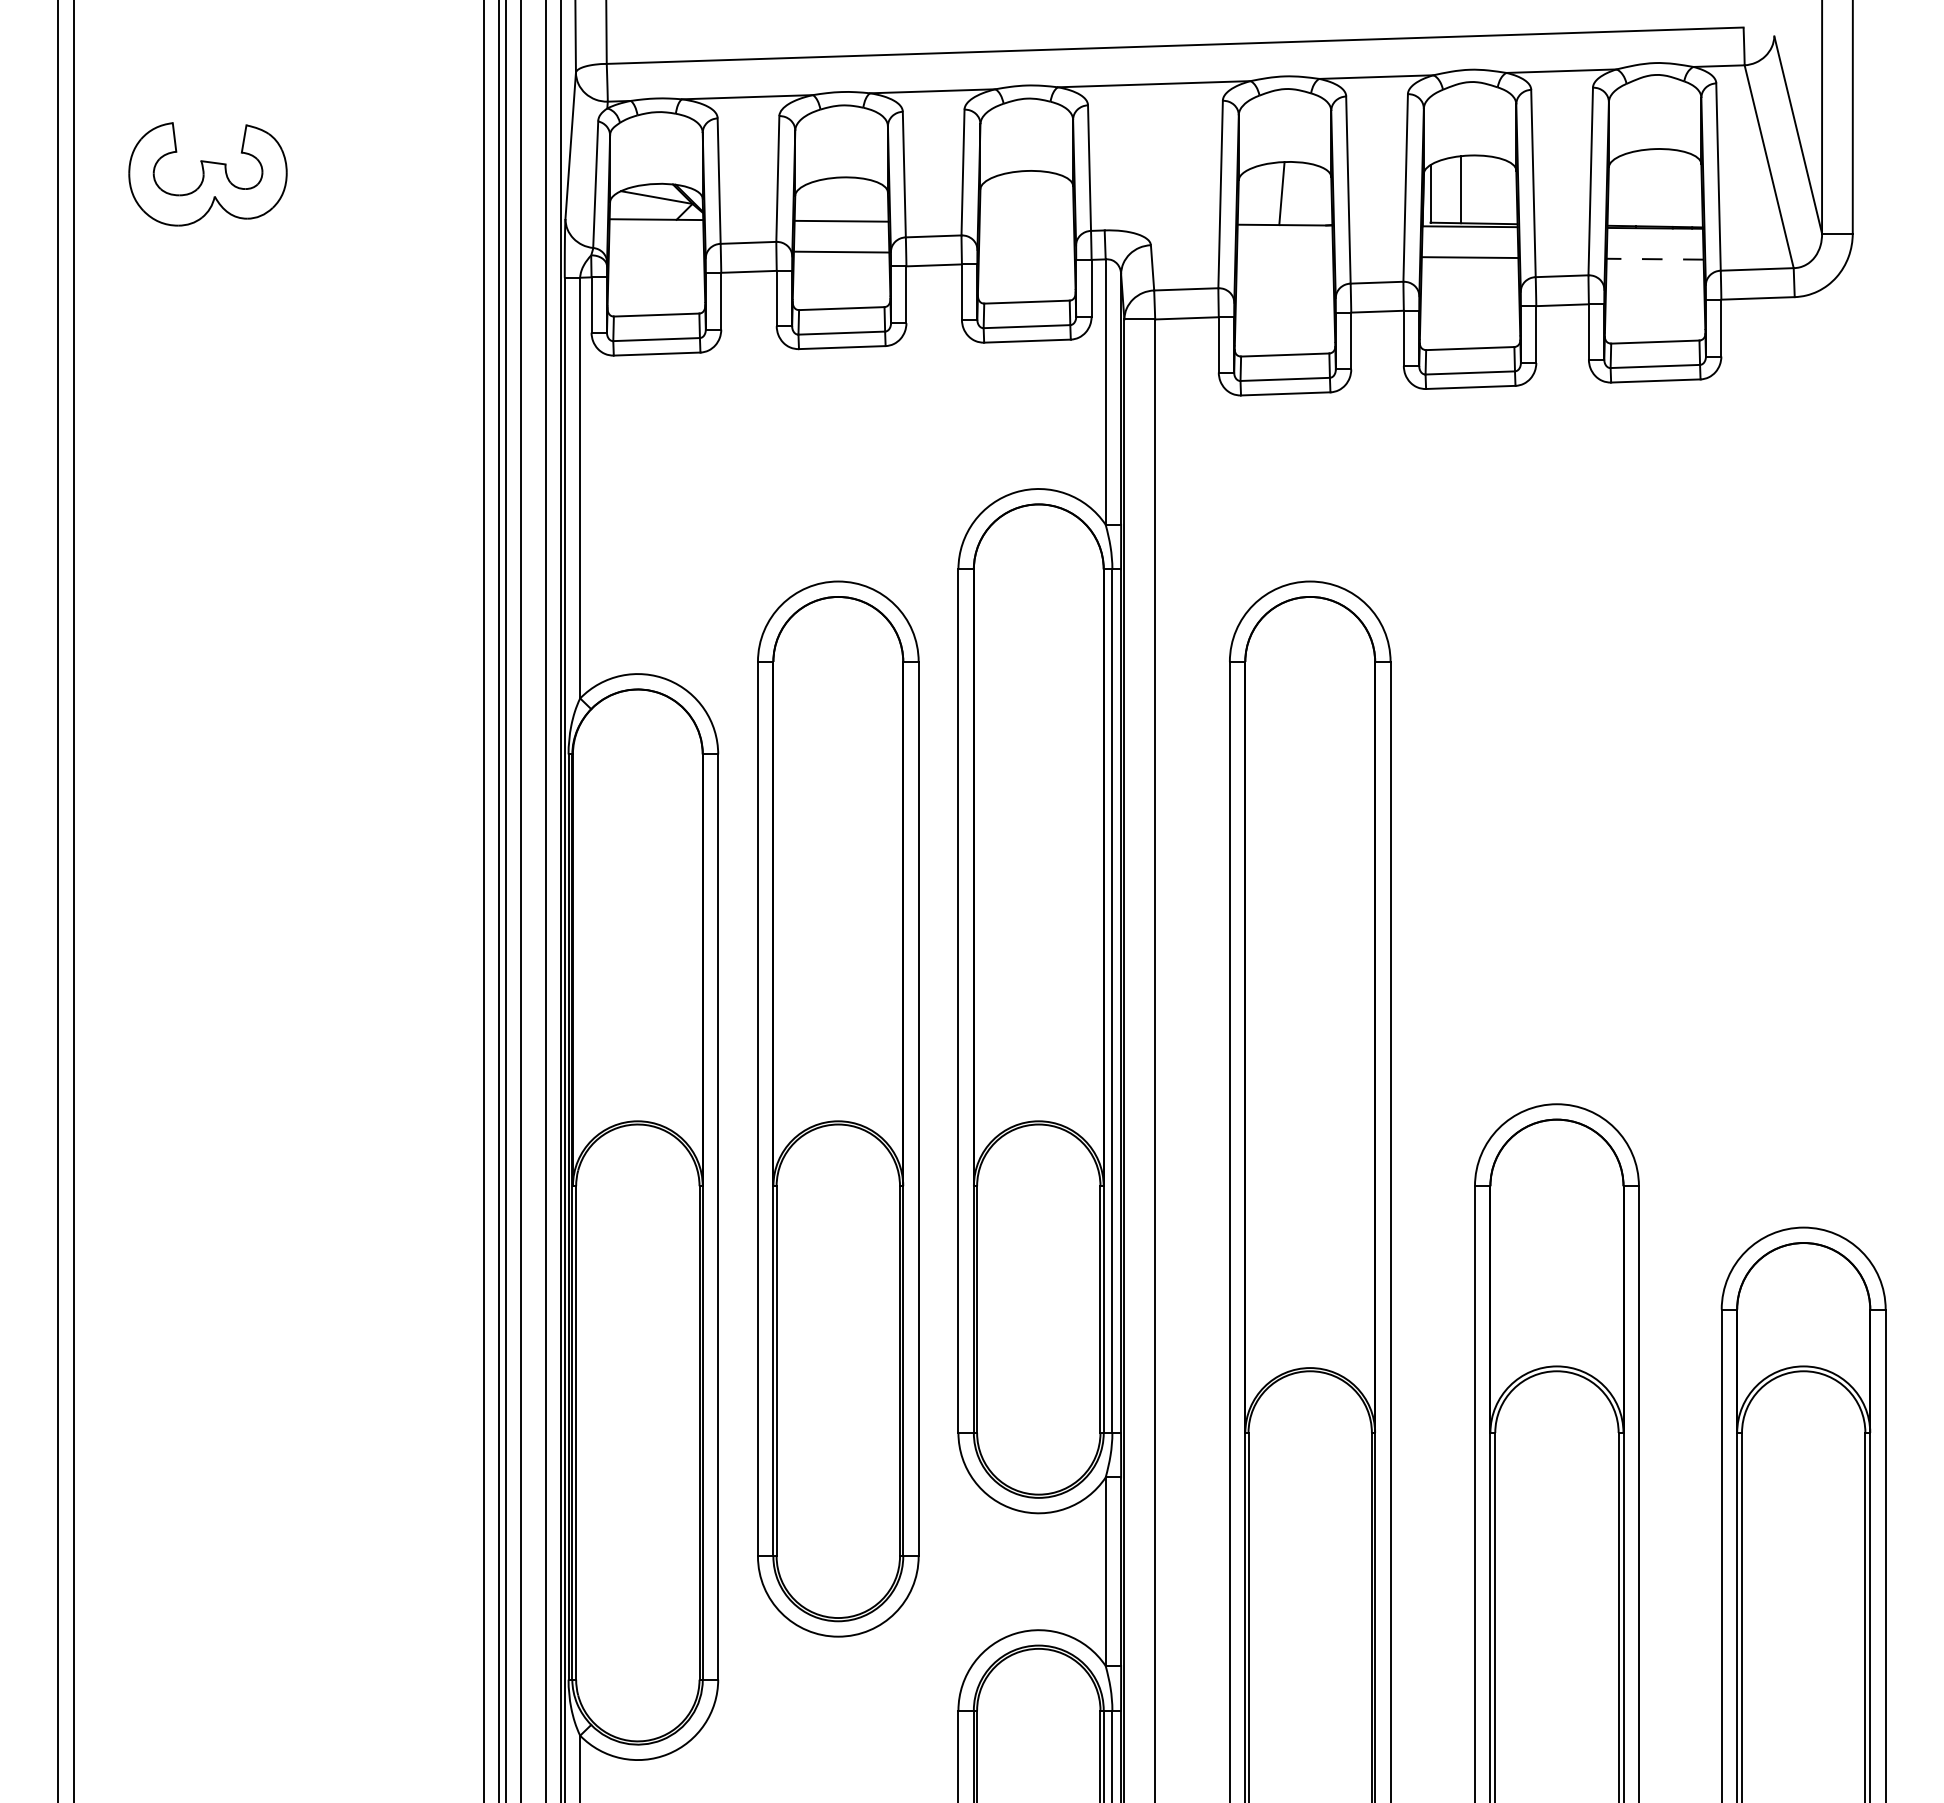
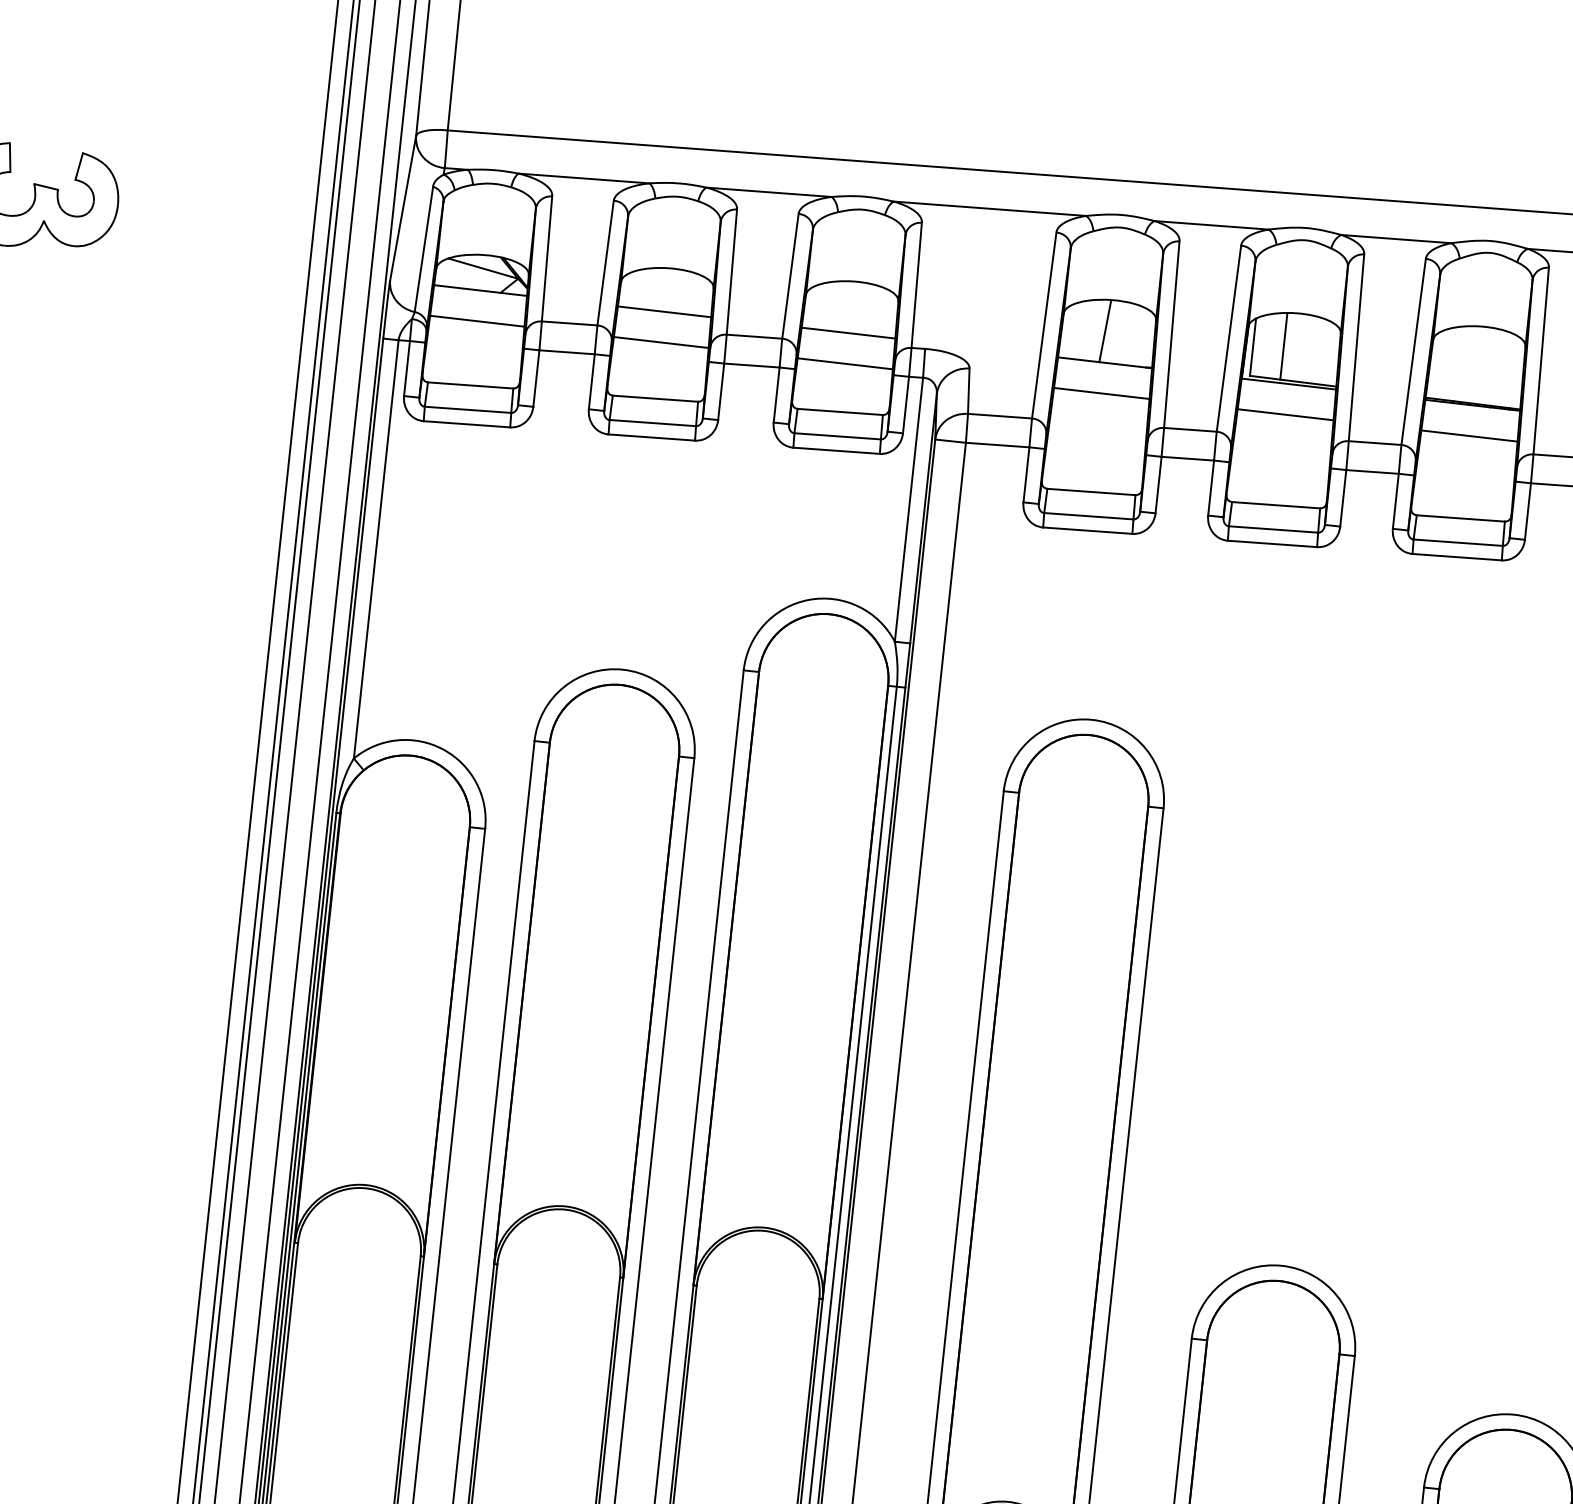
line: (1026, 222) -> (848, 332), added
line: (655, 250) -> (476, 321), added
line: (1026, 253) -> (844, 363), added
line: (1285, 255) -> (1102, 393), added
line: (1654, 259) -> (1468, 436), dashed -> solid

